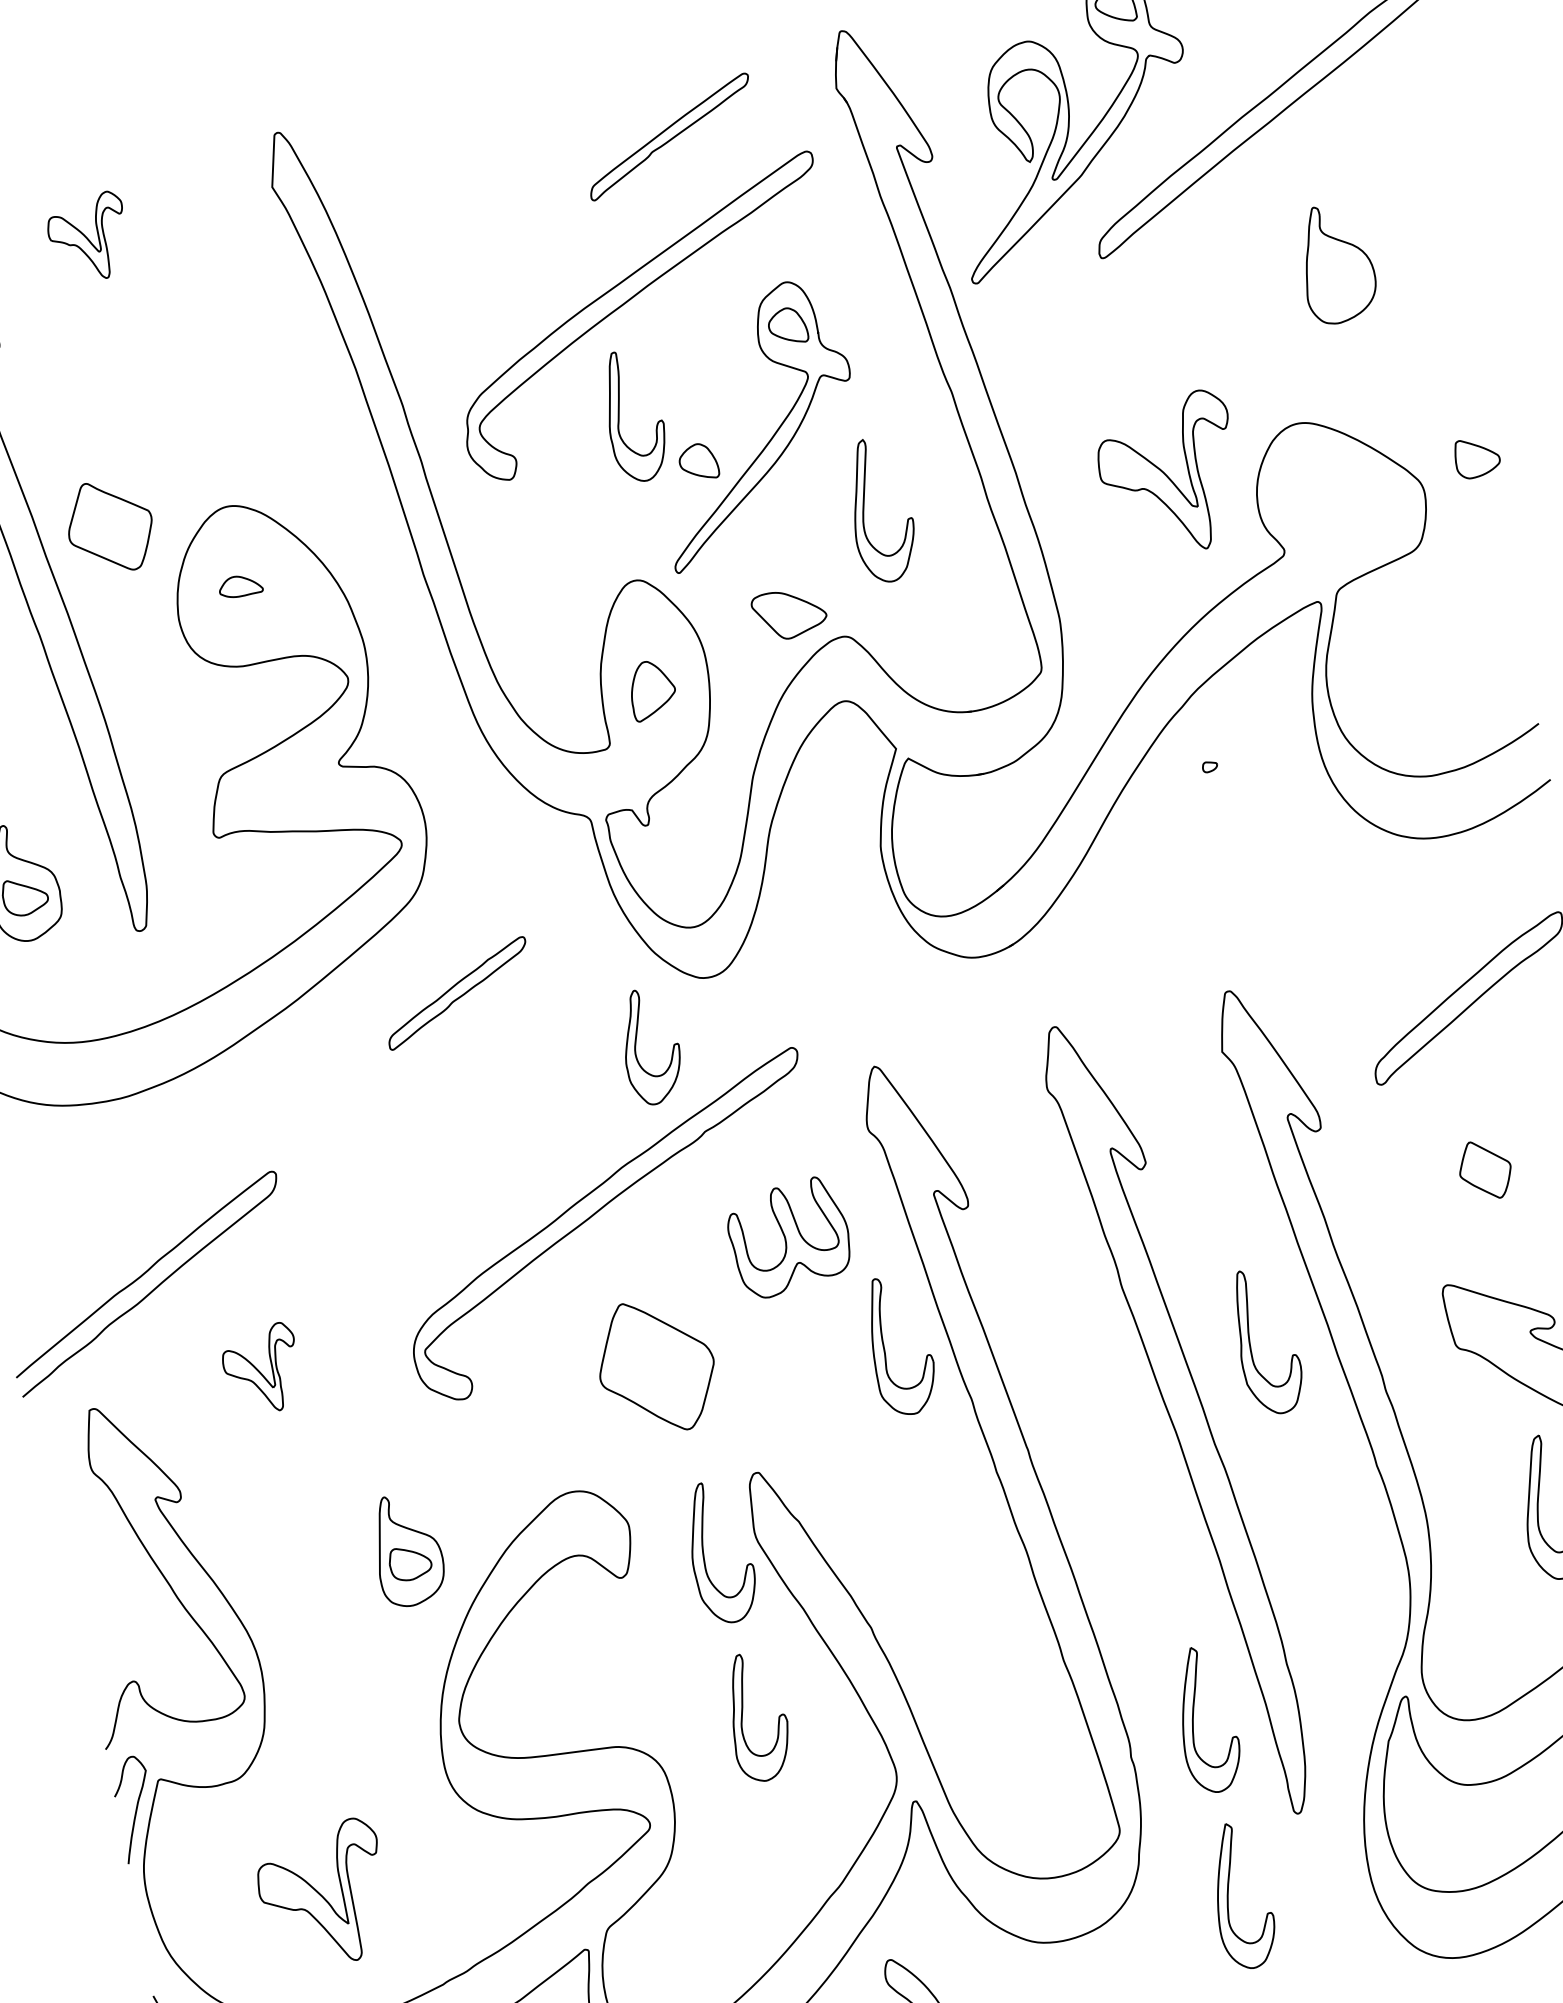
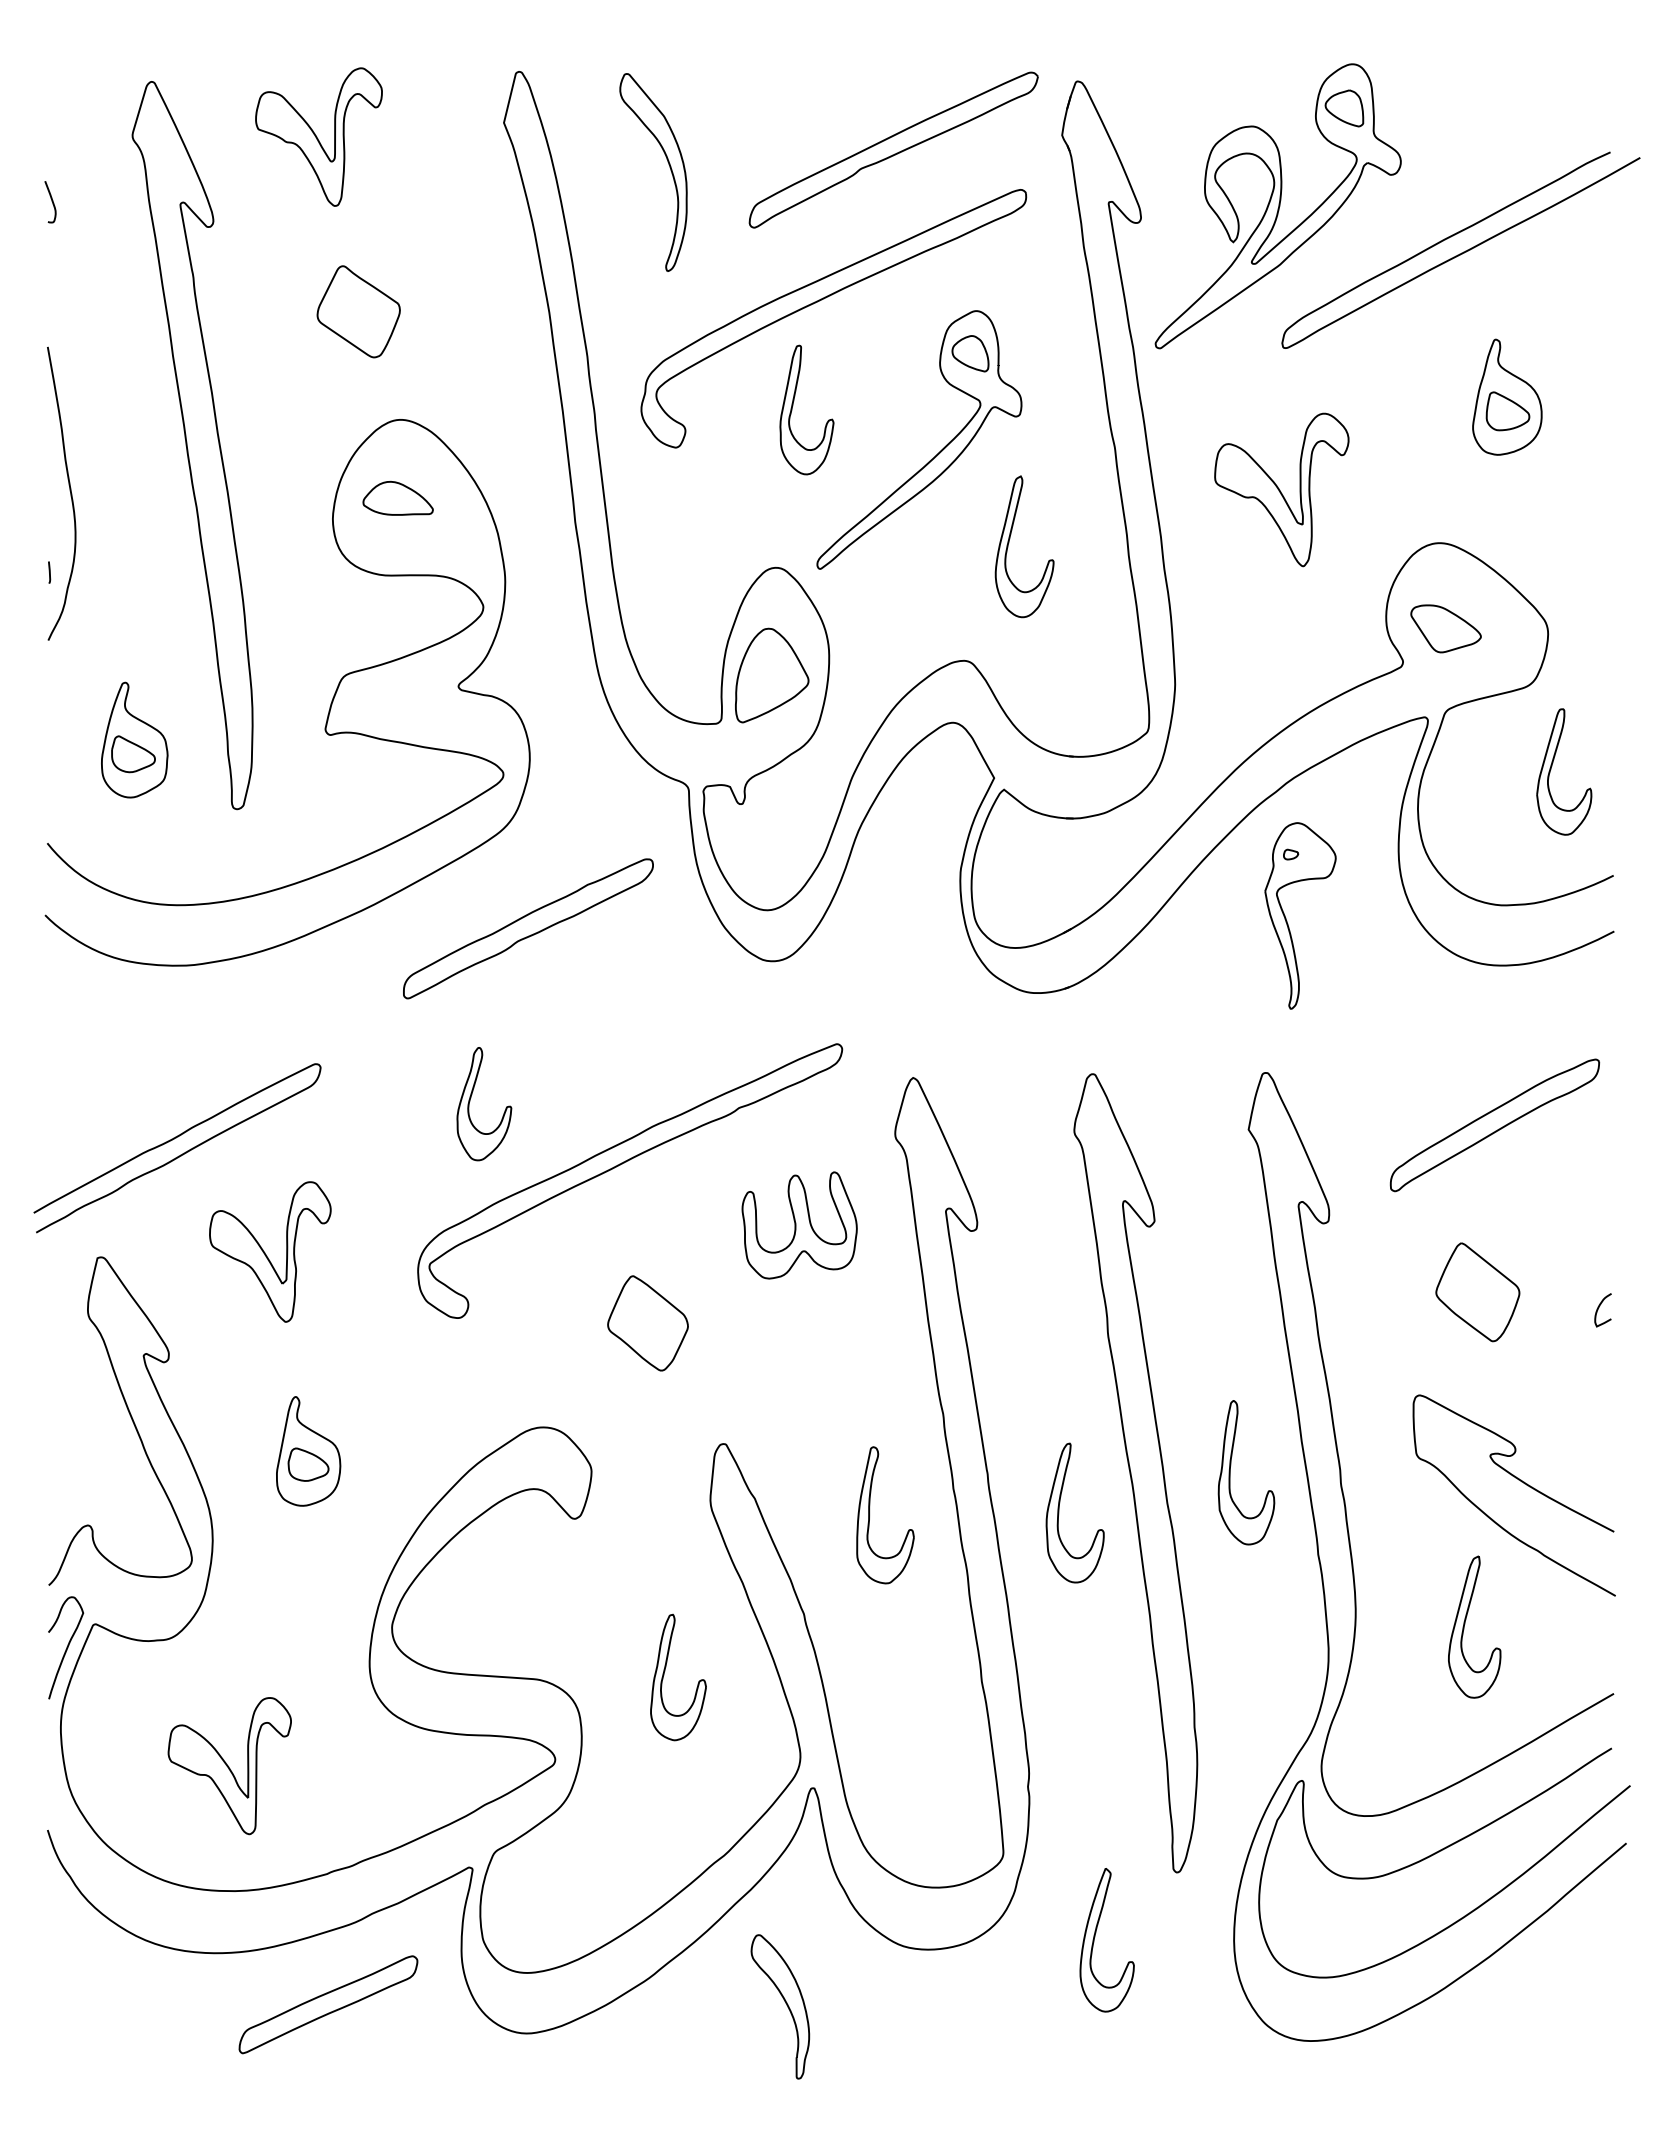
part: (669, 136) -> (893, 149), size x1.67
part: (447, 199) -> (669, 167), added
part: (88, 237) -> (318, 136), size x1.67
part: (1476, 457) -> (1507, 411), moved
part: (698, 462) -> (859, 466), removed
part: (1169, 475) -> (1281, 489), moved
part: (109, 526) -> (358, 311), moved
part: (239, 585) -> (397, 497), size x1.67
part: (789, 613) -> (1445, 628), moved
part: (1455, 625) -> (1552, 766), added
part: (652, 689) -> (772, 675), size x1.67
part: (1218, 831) -> (1286, 918), added
part: (457, 993) -> (528, 928), size x1.67
part: (636, 1043) -> (471, 1098), moved
part: (1484, 1170) -> (1477, 1292), size x1.67
part: (1250, 1344) -> (1230, 1472), moved
part: (884, 1348) -> (869, 1515), moved
part: (655, 1366) -> (647, 1323), size x0.71
part: (262, 1369) -> (270, 1251), size x1.67
part: (407, 1549) -> (308, 1451), moved
part: (704, 1554) -> (1059, 1512), moved
part: (1194, 1719) -> (1095, 1762), removed

